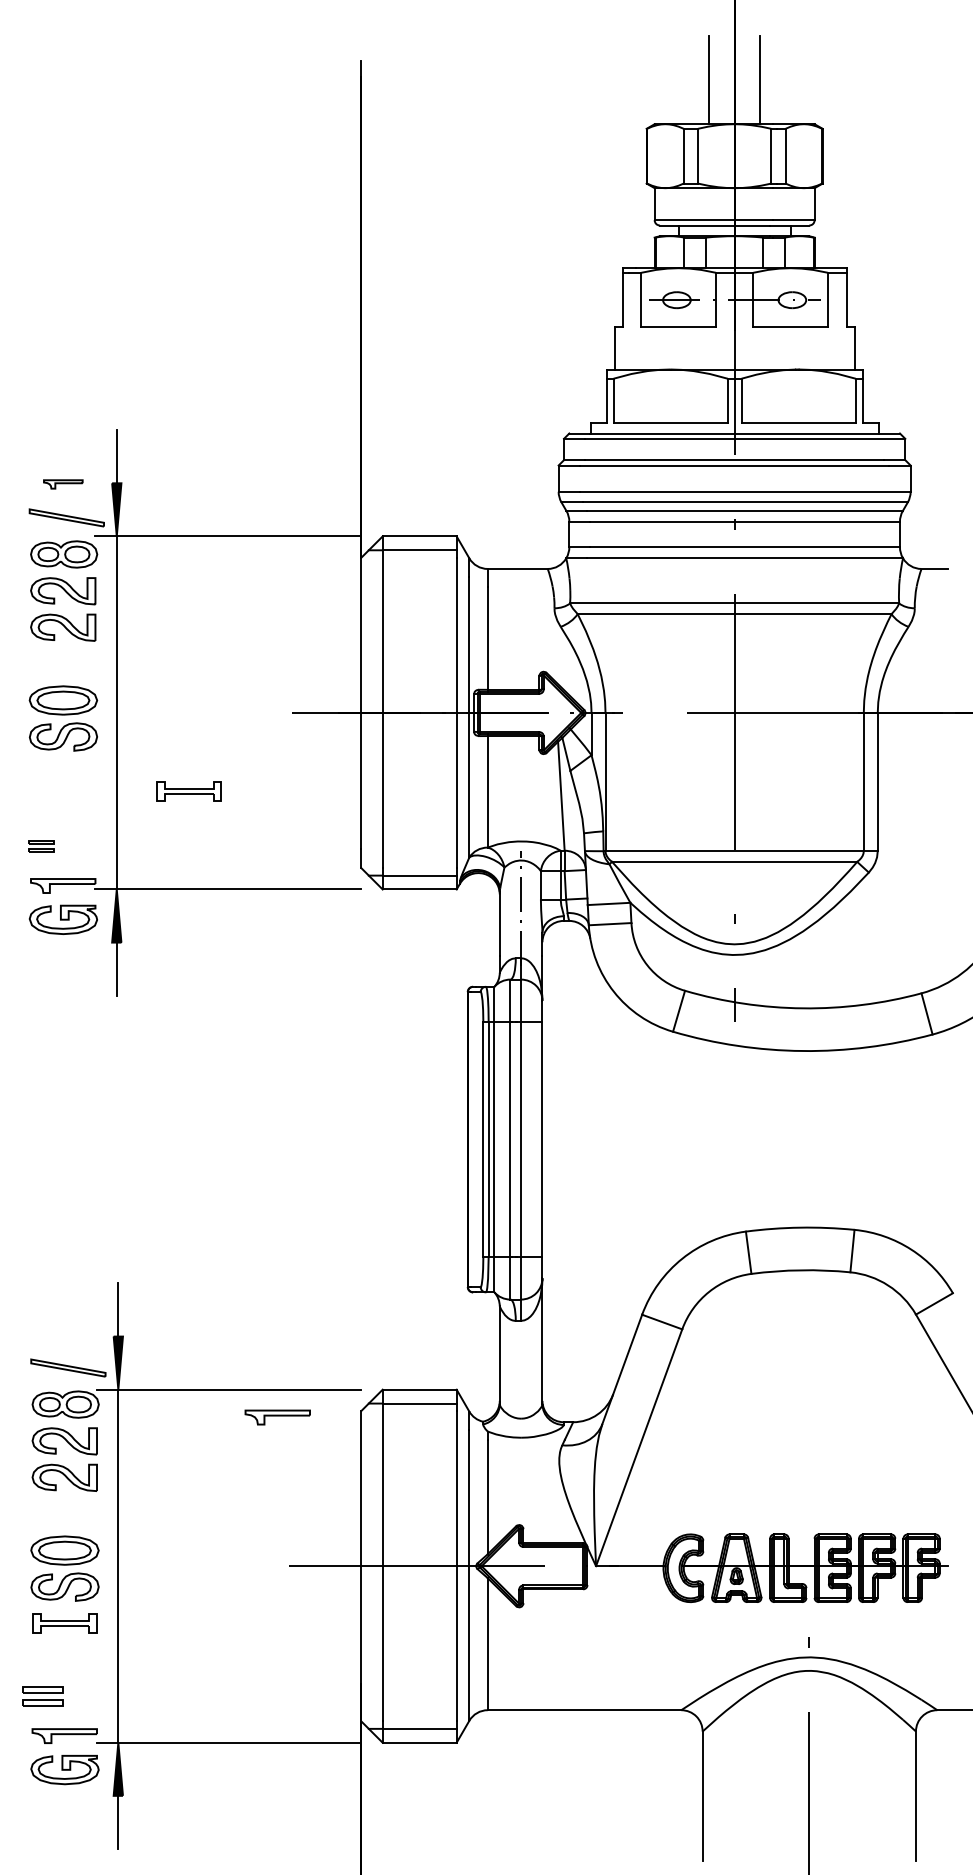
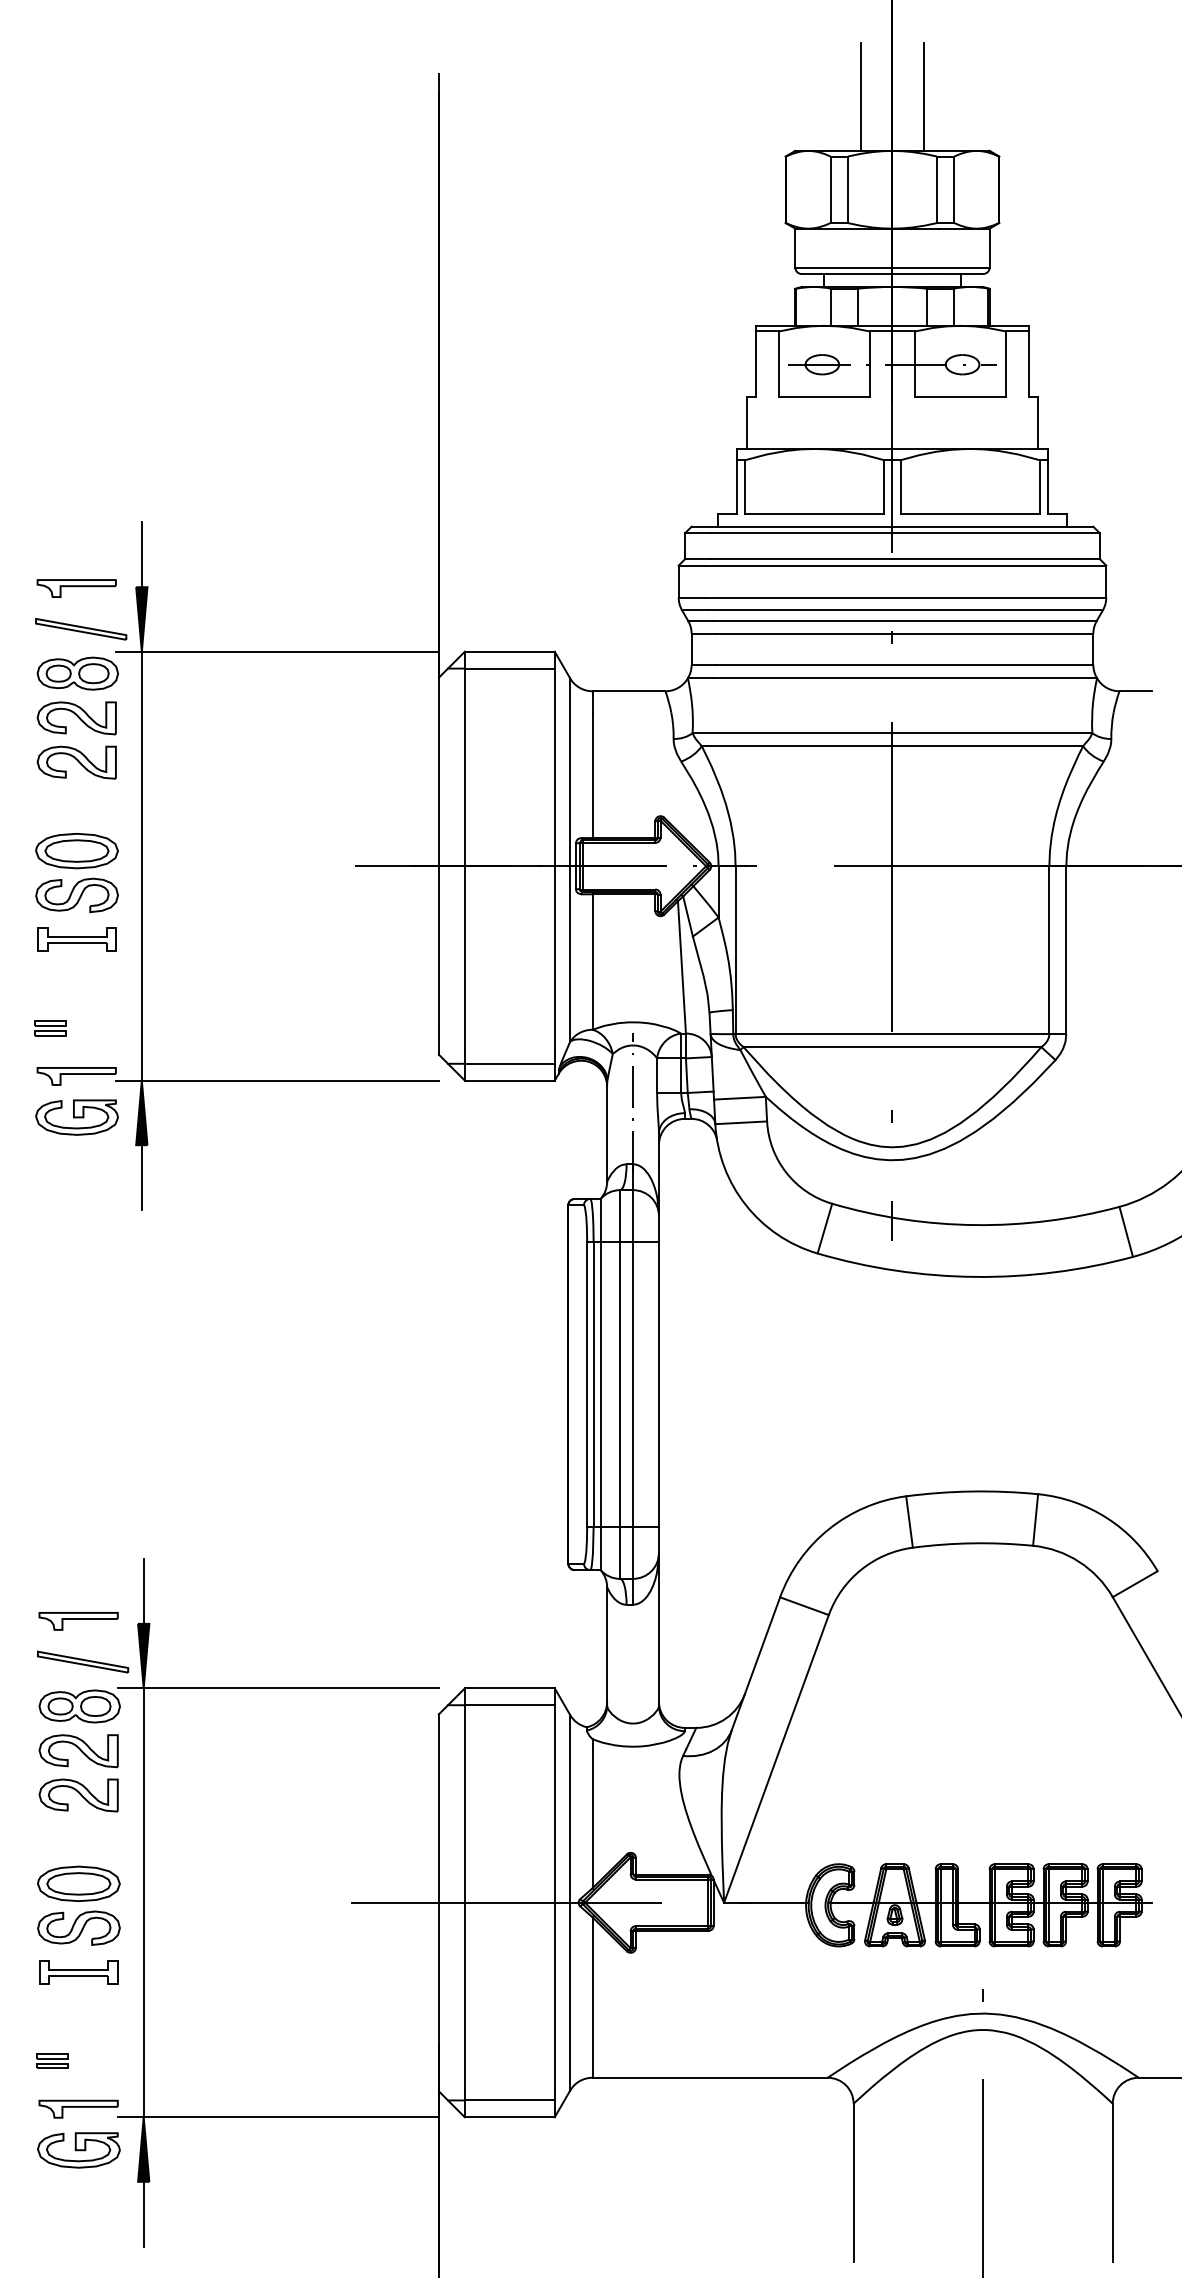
part: (63, 484) -> (77, 588), size x1.67
part: (188, 791) -> (75, 939), moved
part: (277, 1417) -> (78, 1621), moved
part: (43, 1696) -> (52, 2061), size x0.62

